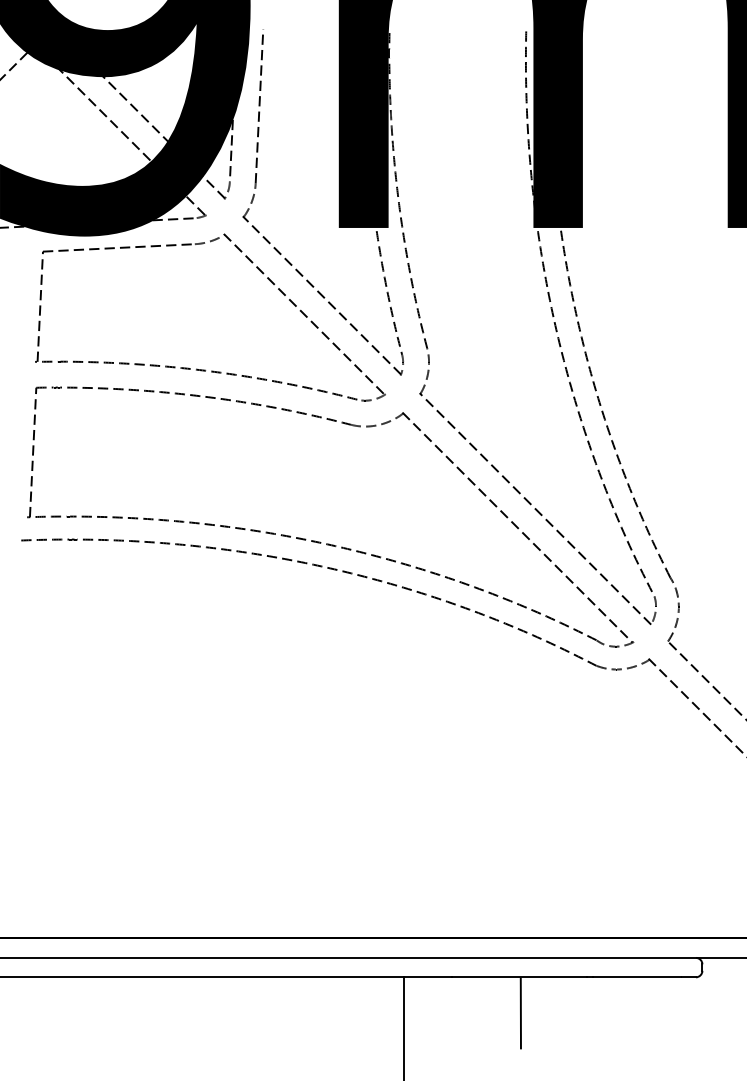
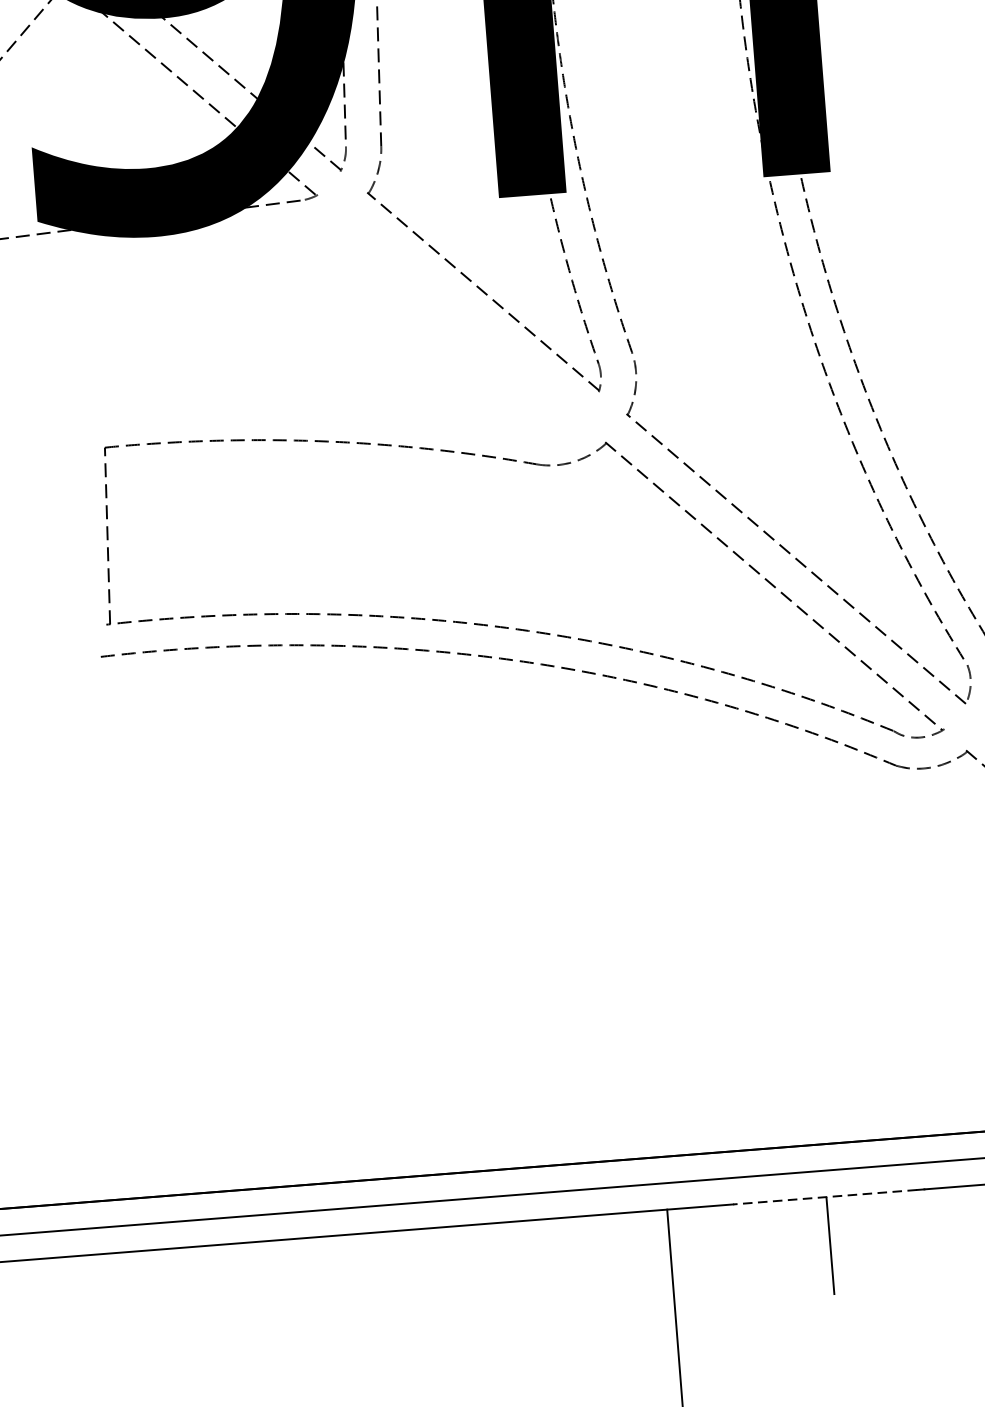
part: (205, 369) -> (332, 404), removed
line: (519, 977) -> (824, 1197), solid -> dashed

